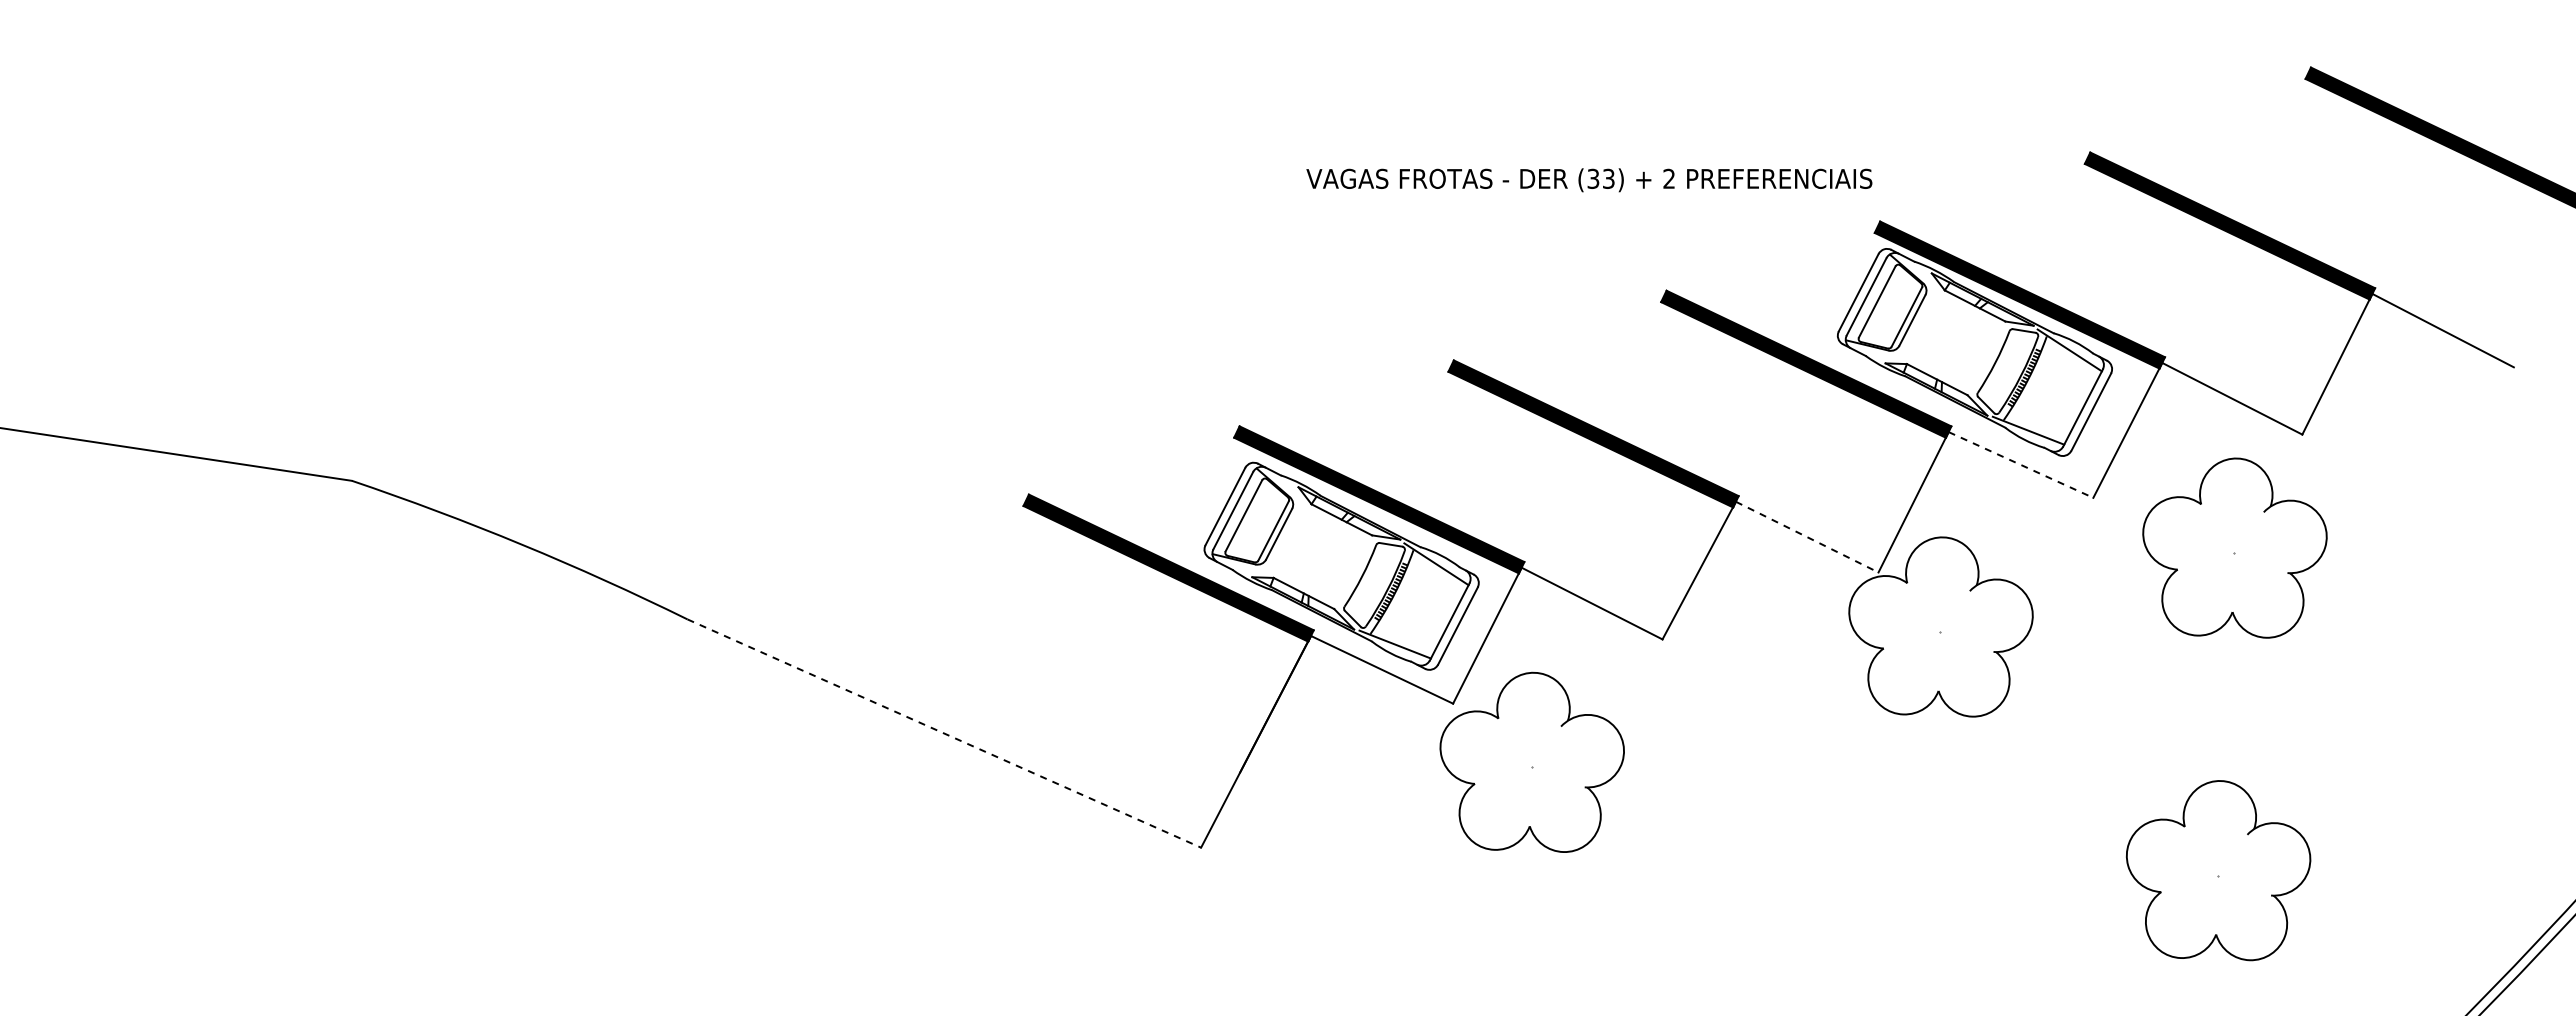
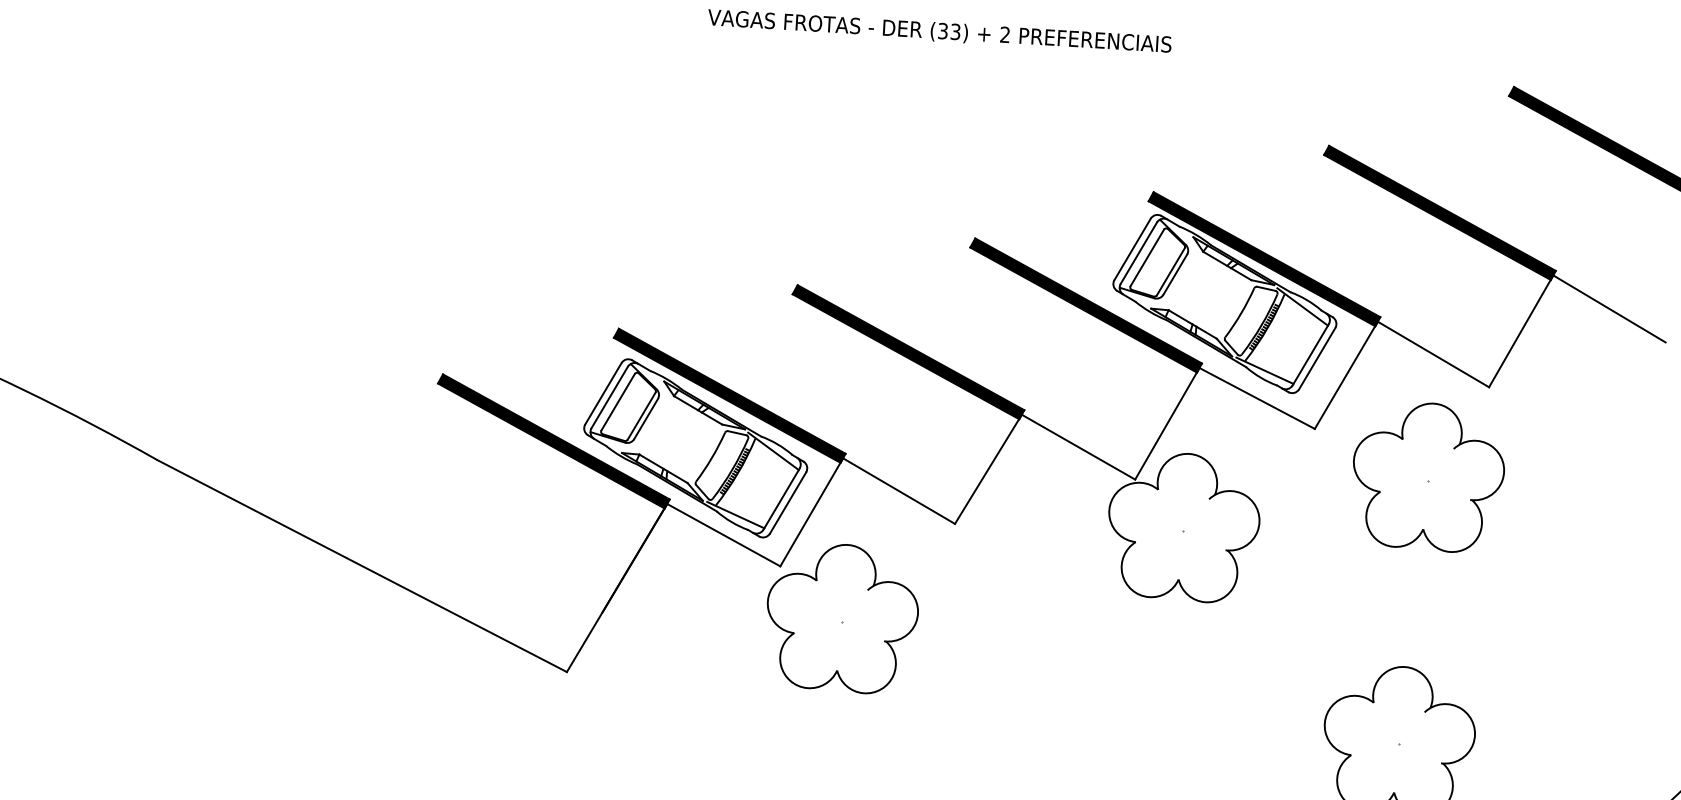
text: (1589, 180) -> (939, 32), moved
line: (2021, 465) -> (1257, 398), dashed -> solid
line: (1807, 537) -> (1078, 447), dashed -> solid
line: (944, 733) -> (362, 566), dashed -> solid

